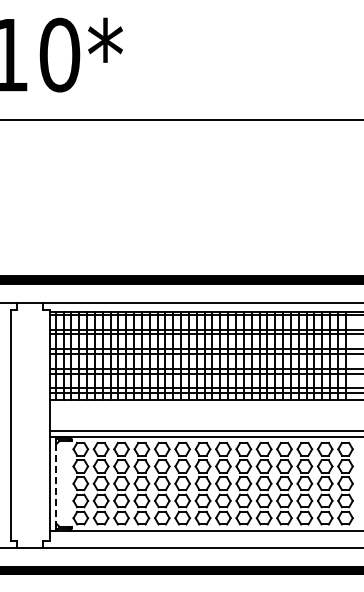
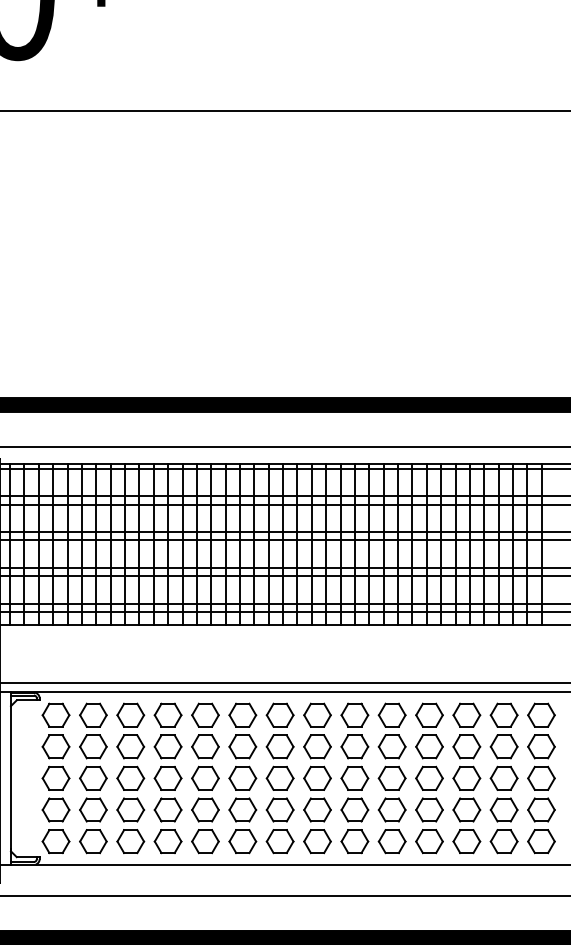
line: (56, 483) -> (11, 777), dashed -> solid

